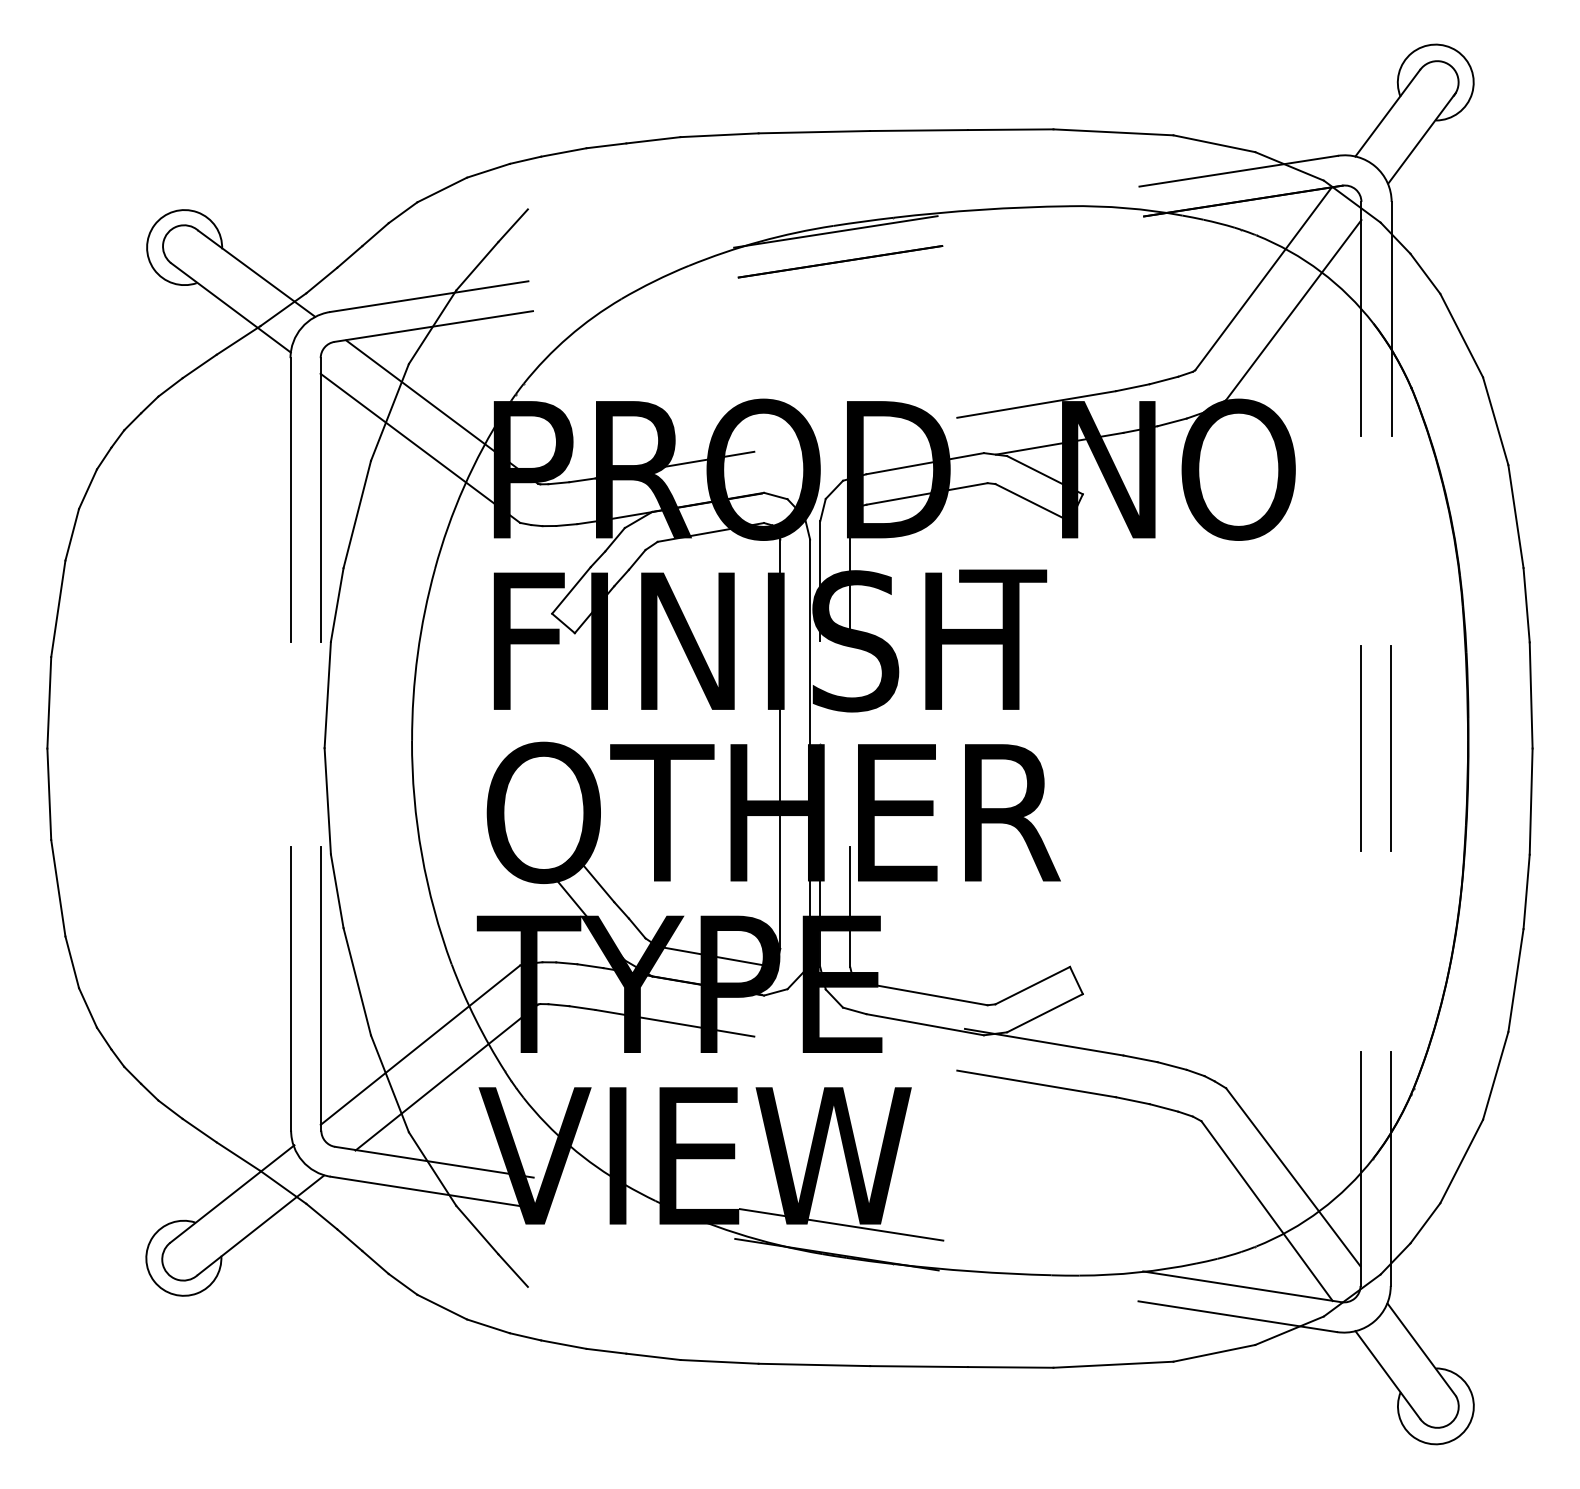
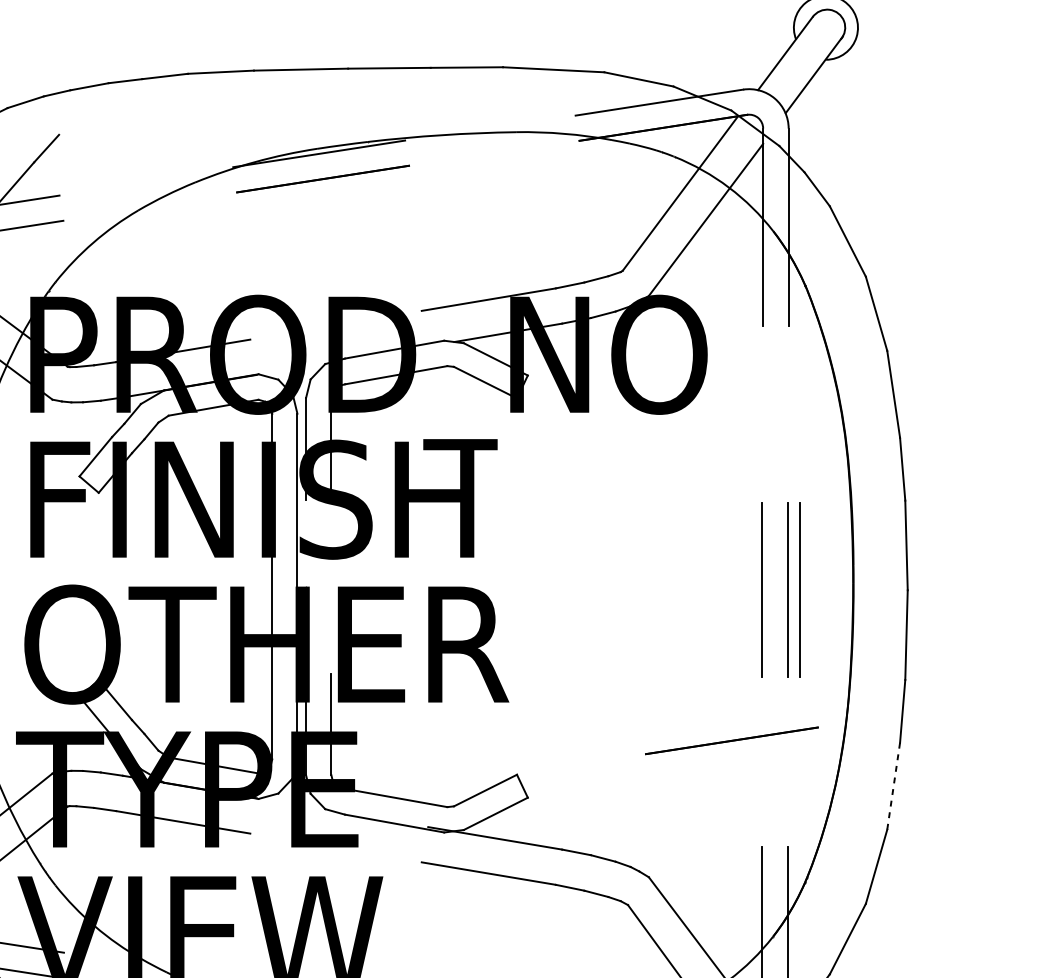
line: (1405, 748) -> (800, 590), added
line: (1324, 926) -> (731, 740), added
line: (1515, 981) -> (893, 787), solid -> dashed

